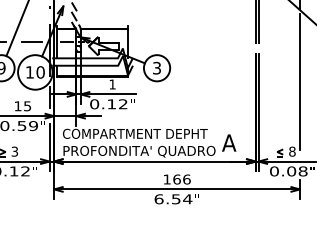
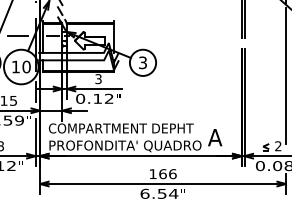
text: (112, 84) -> (98, 79), 1 -> 3
text: (292, 151) -> (278, 146), 8 -> 2

